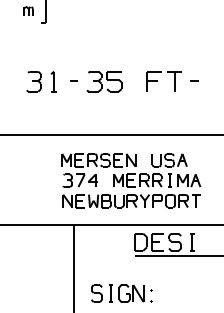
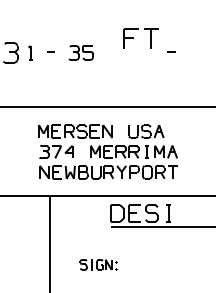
part: (53, 81) -> (30, 52), size x0.7
part: (104, 81) -> (81, 52), size x0.7
part: (163, 81) -> (140, 38), moved
part: (121, 293) -> (98, 264), size x0.6

